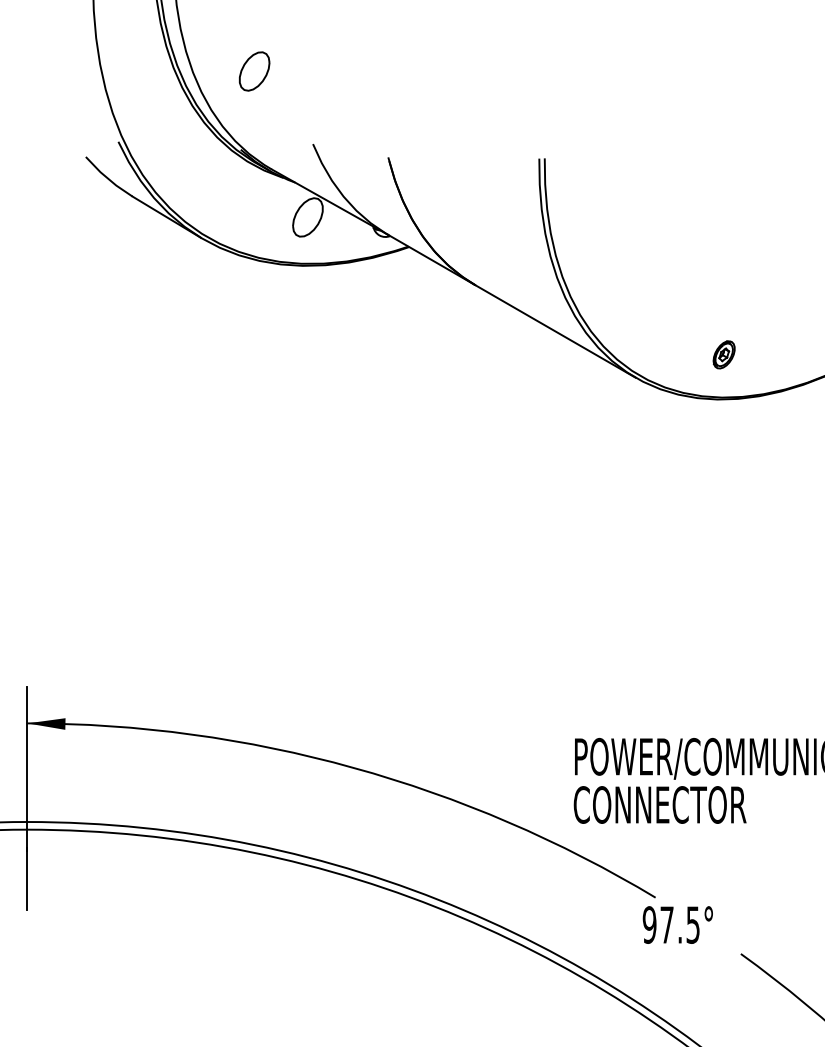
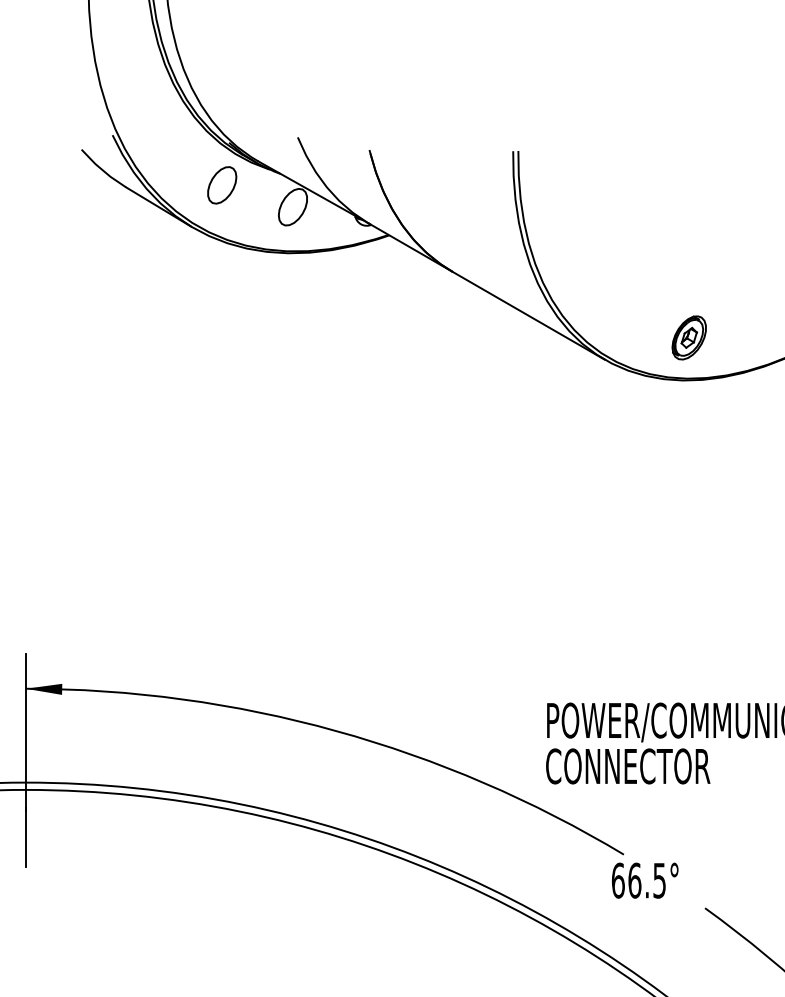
part: (254, 71) -> (222, 185), moved
part: (723, 354) -> (688, 337), size x1.67
text: (658, 924) -> (626, 880), 97.5° -> 66.5°

